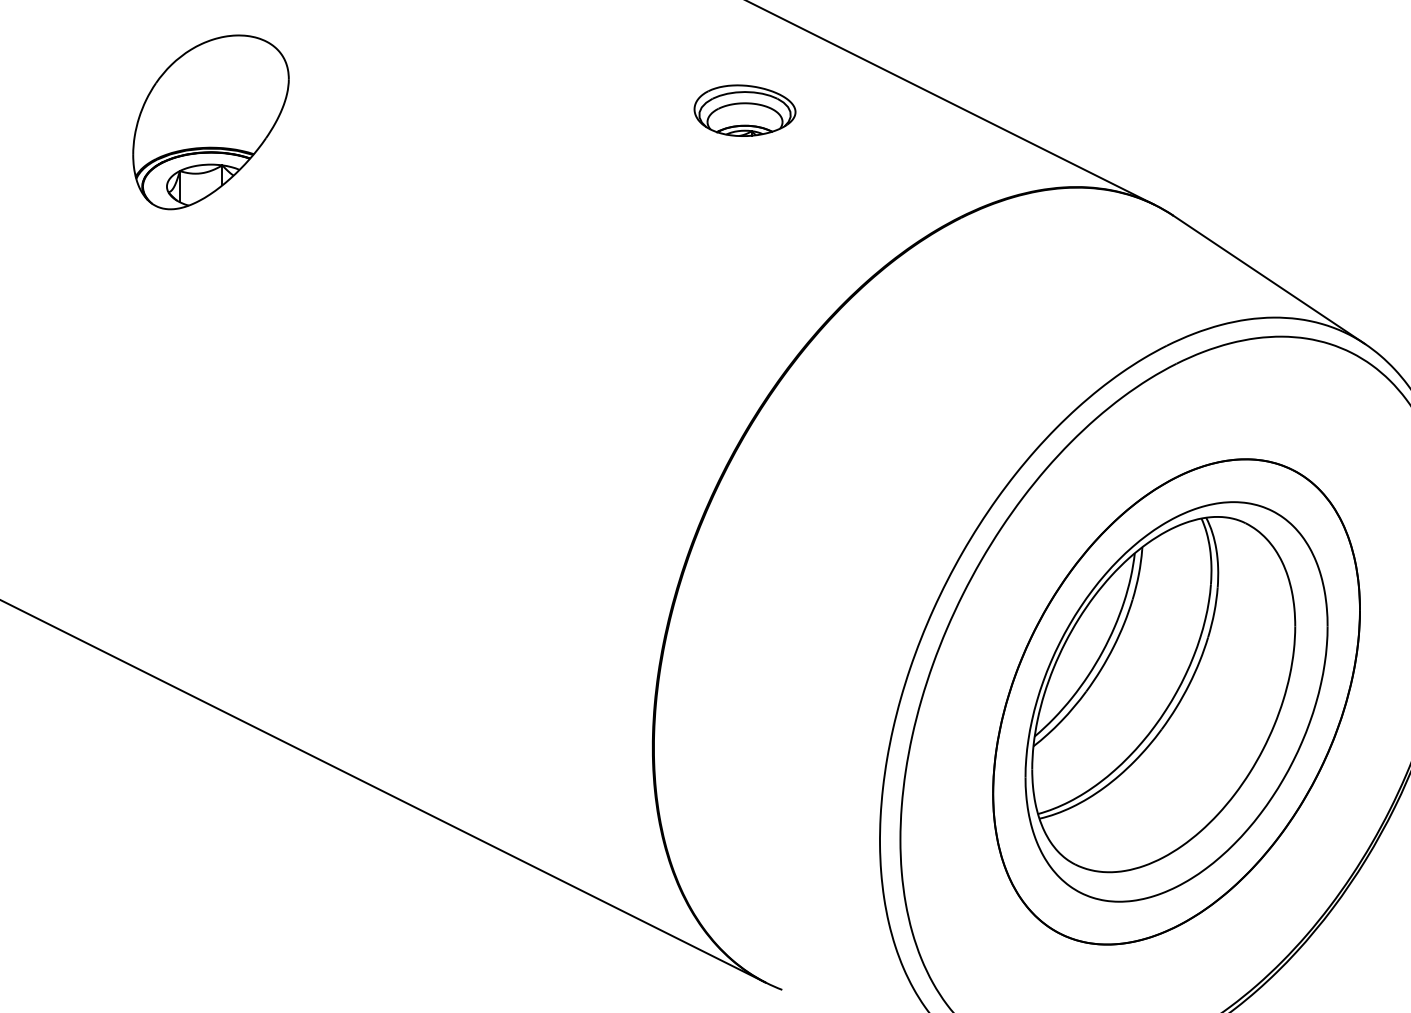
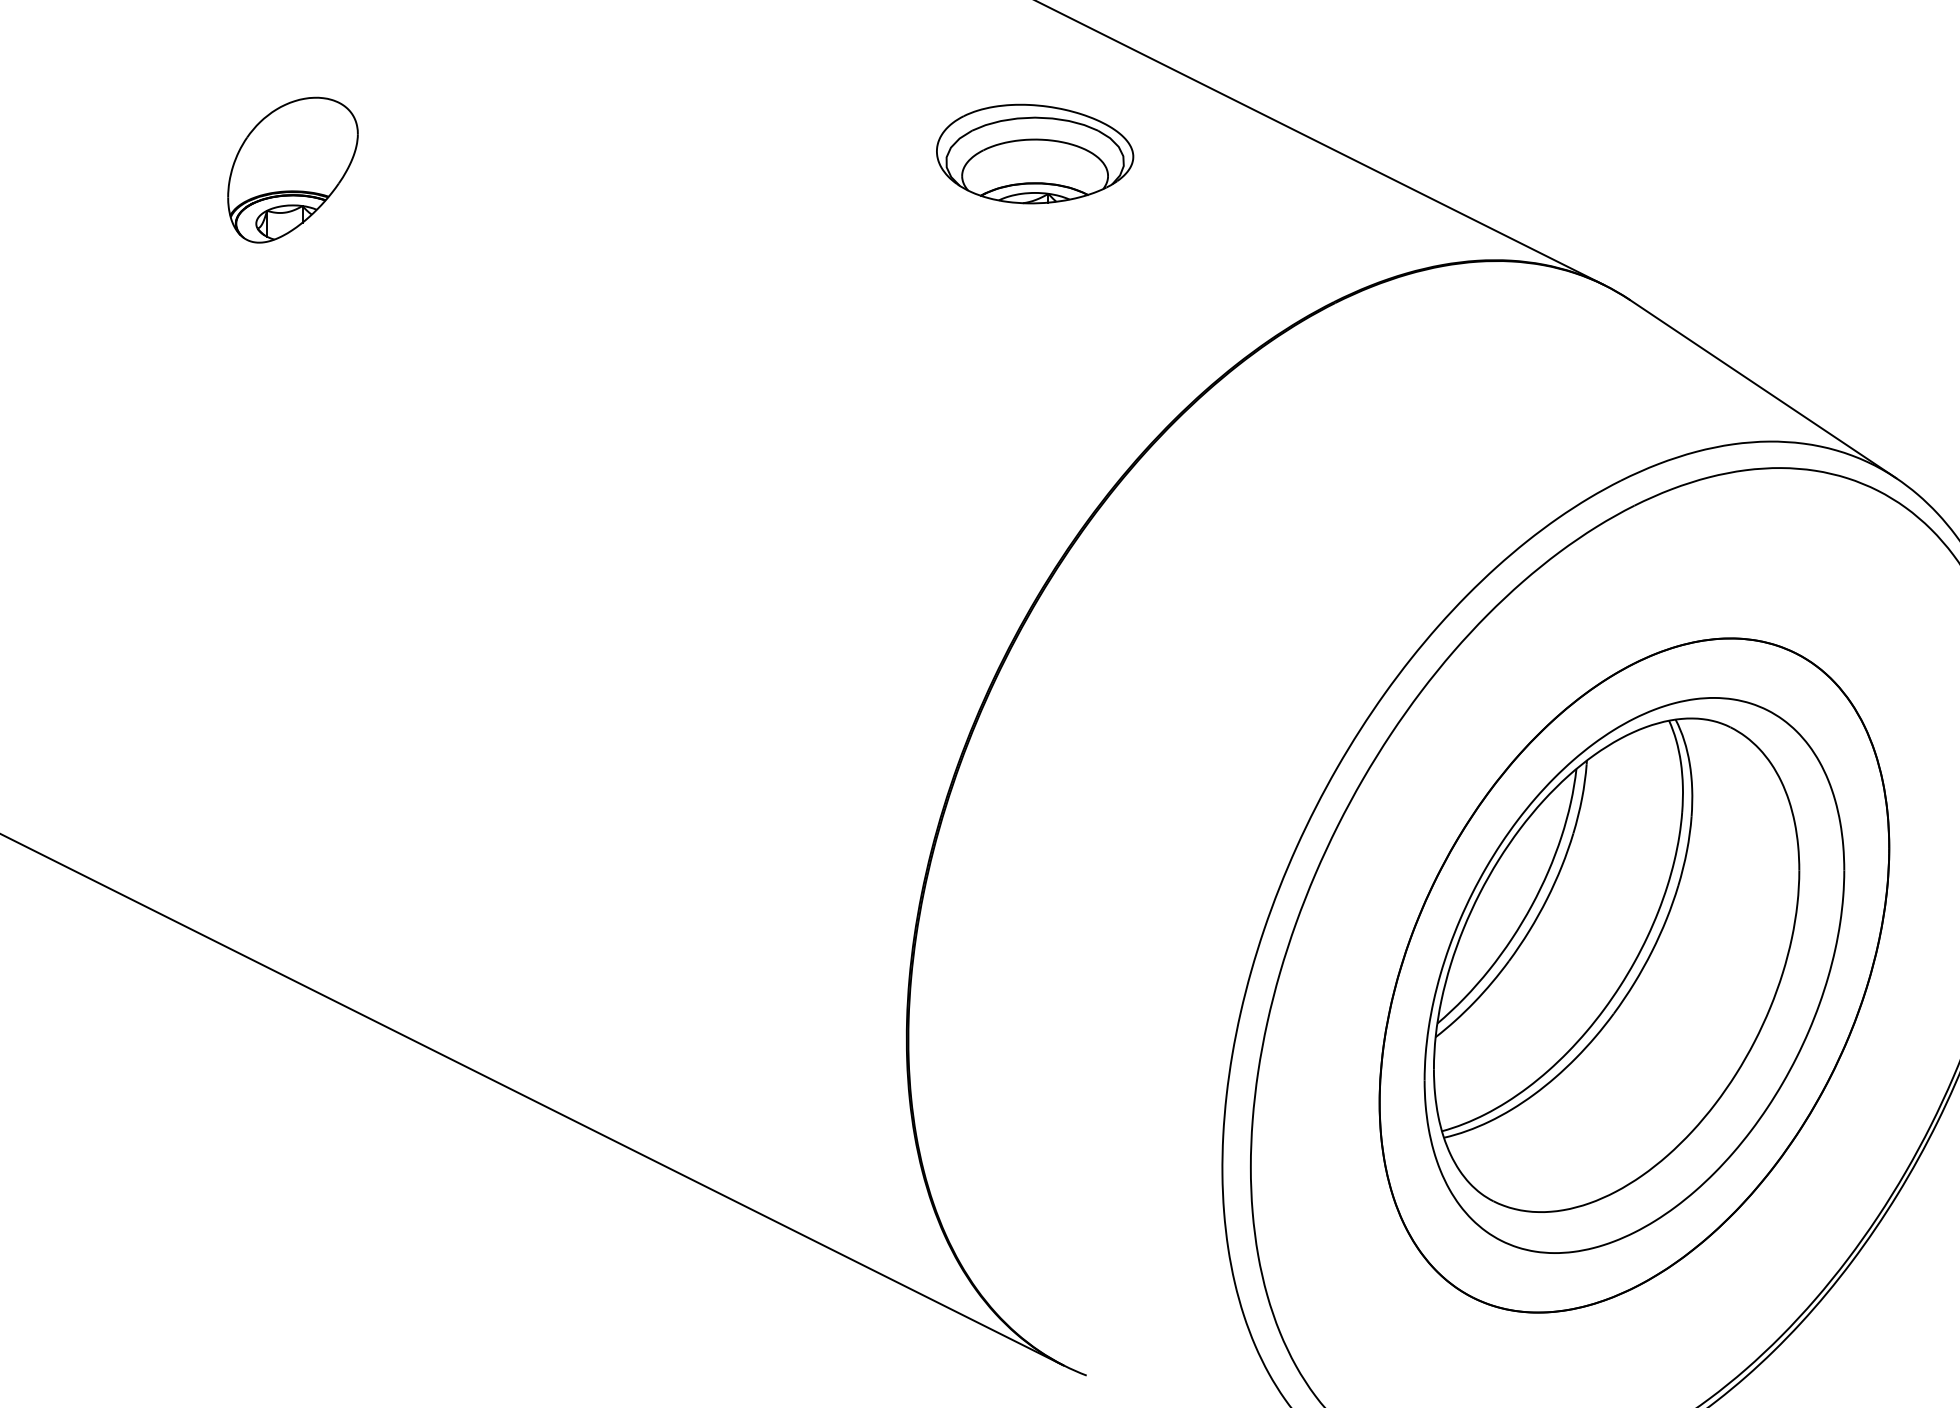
part: (744, 110) -> (1034, 154), size x1.4
part: (210, 121) -> (292, 169), size x0.6

